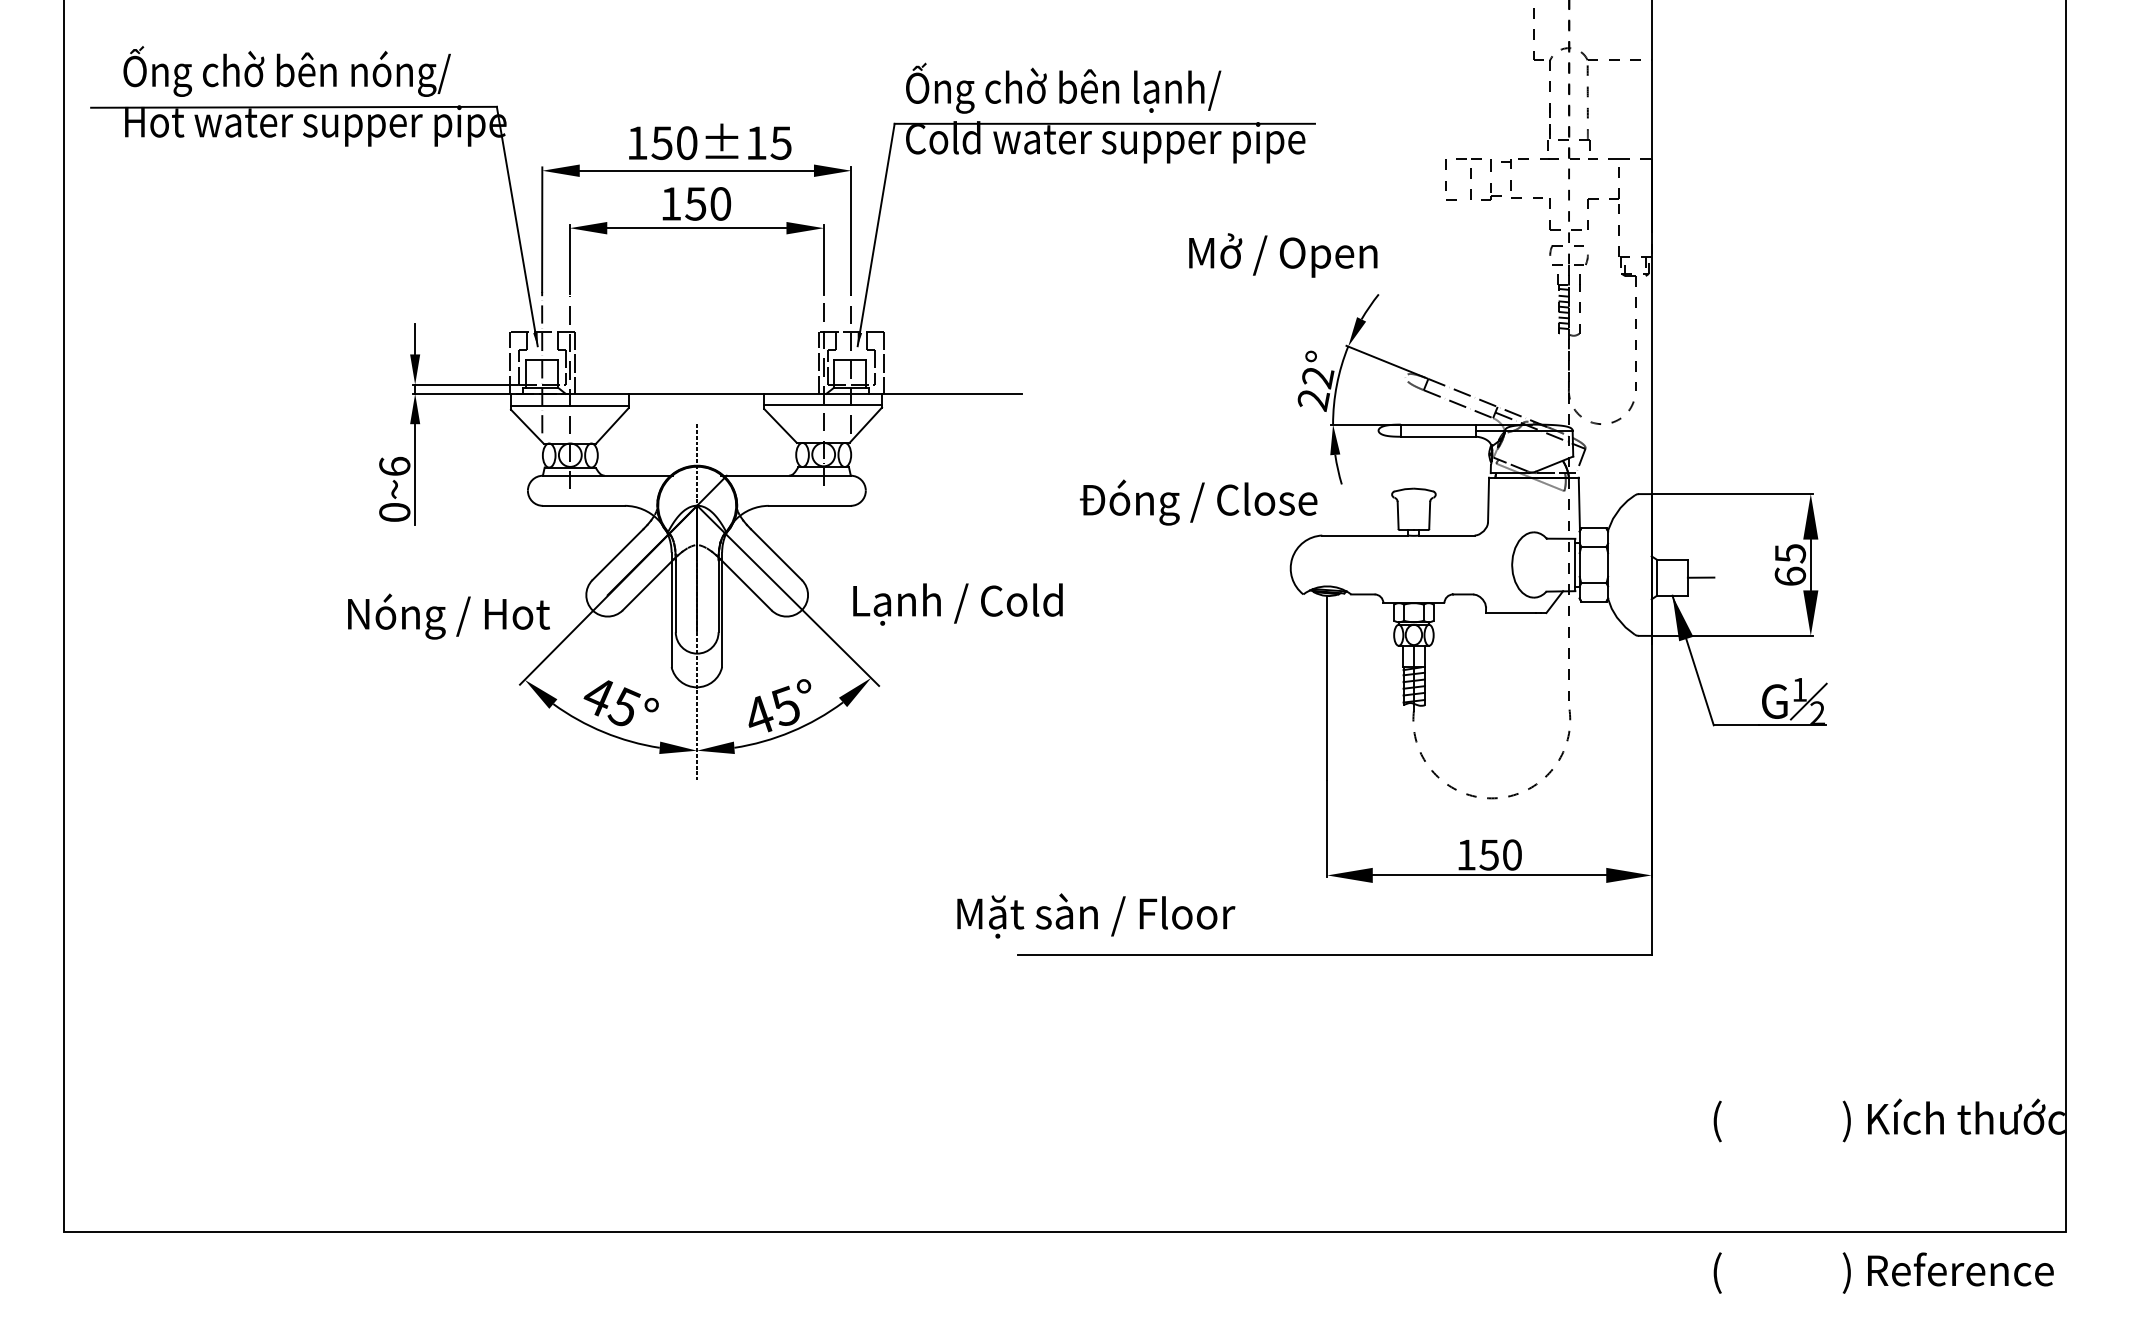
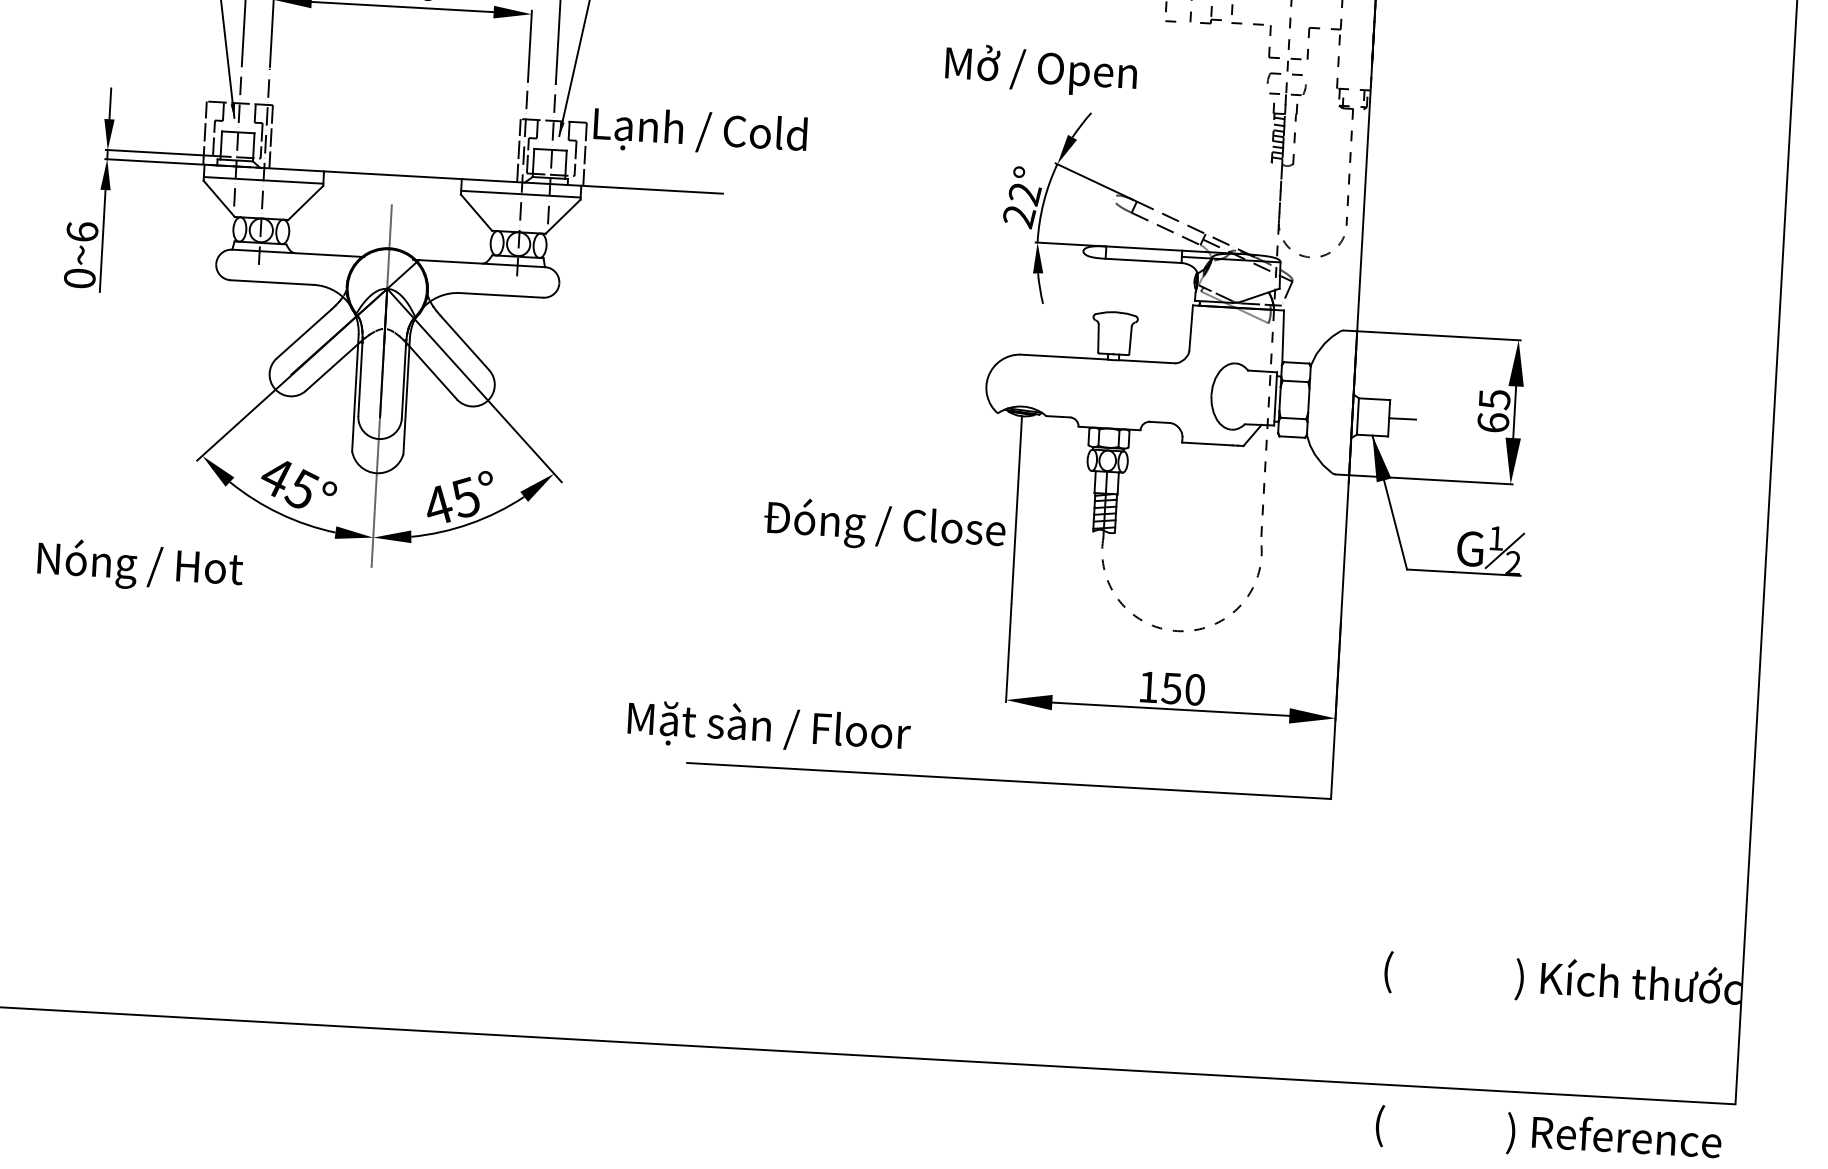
text: (1283, 255) -> (1041, 70), moved
text: (1198, 502) -> (884, 526), moved
text: (957, 604) -> (699, 132), moved
text: (448, 616) -> (139, 566), moved

